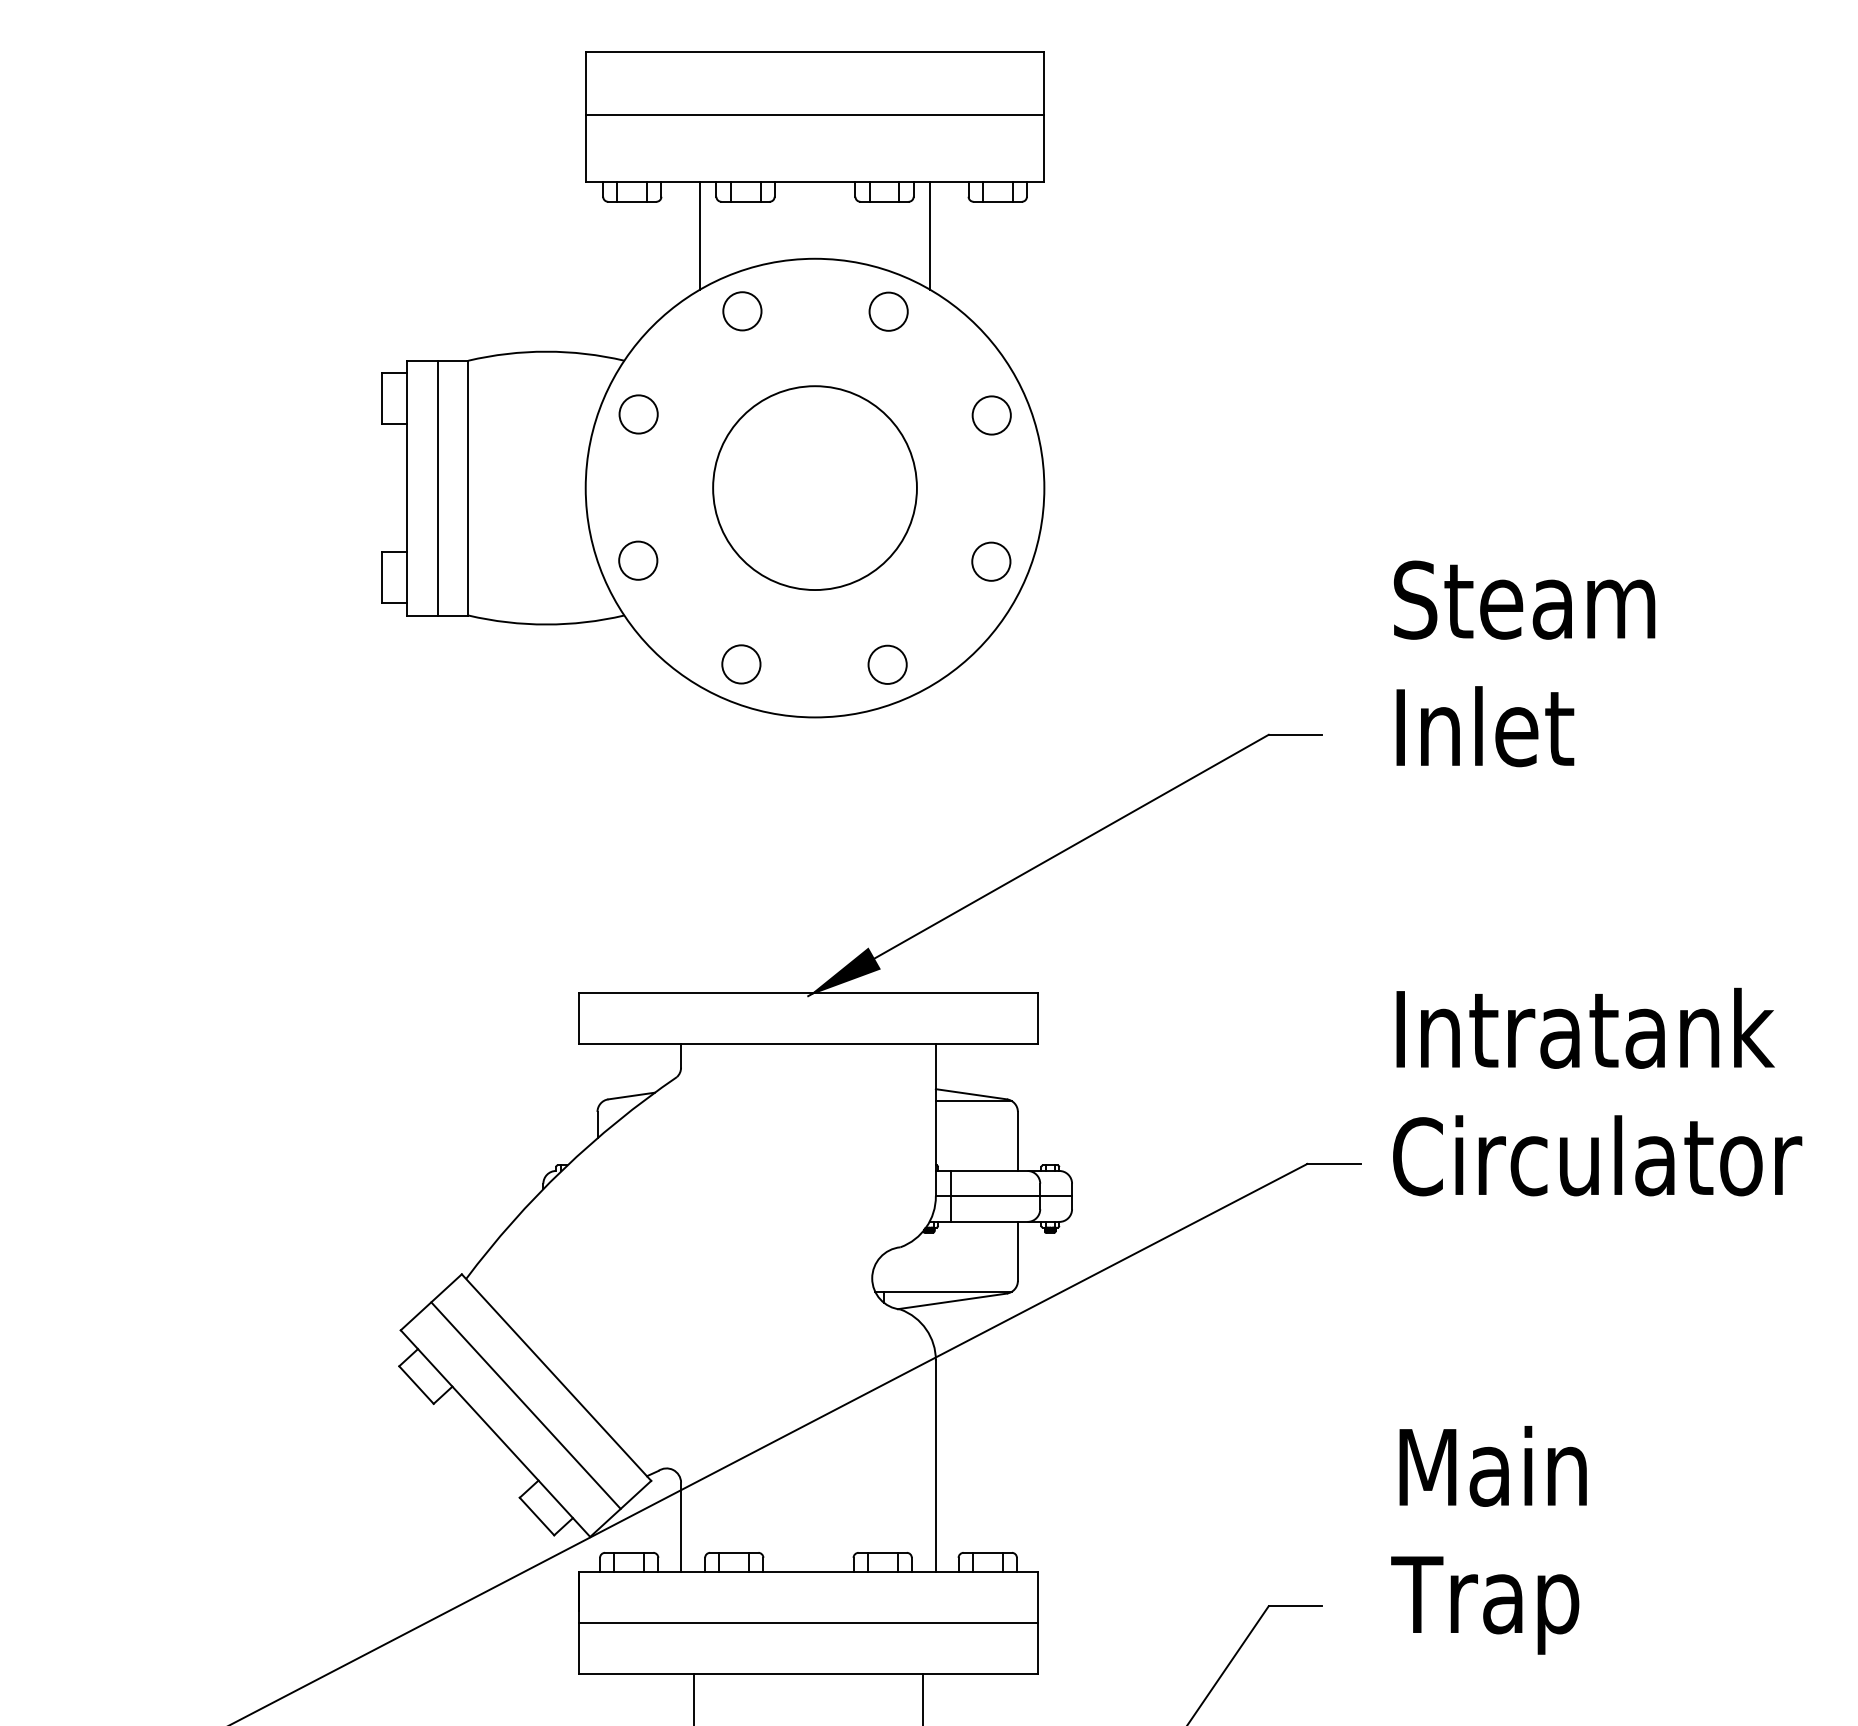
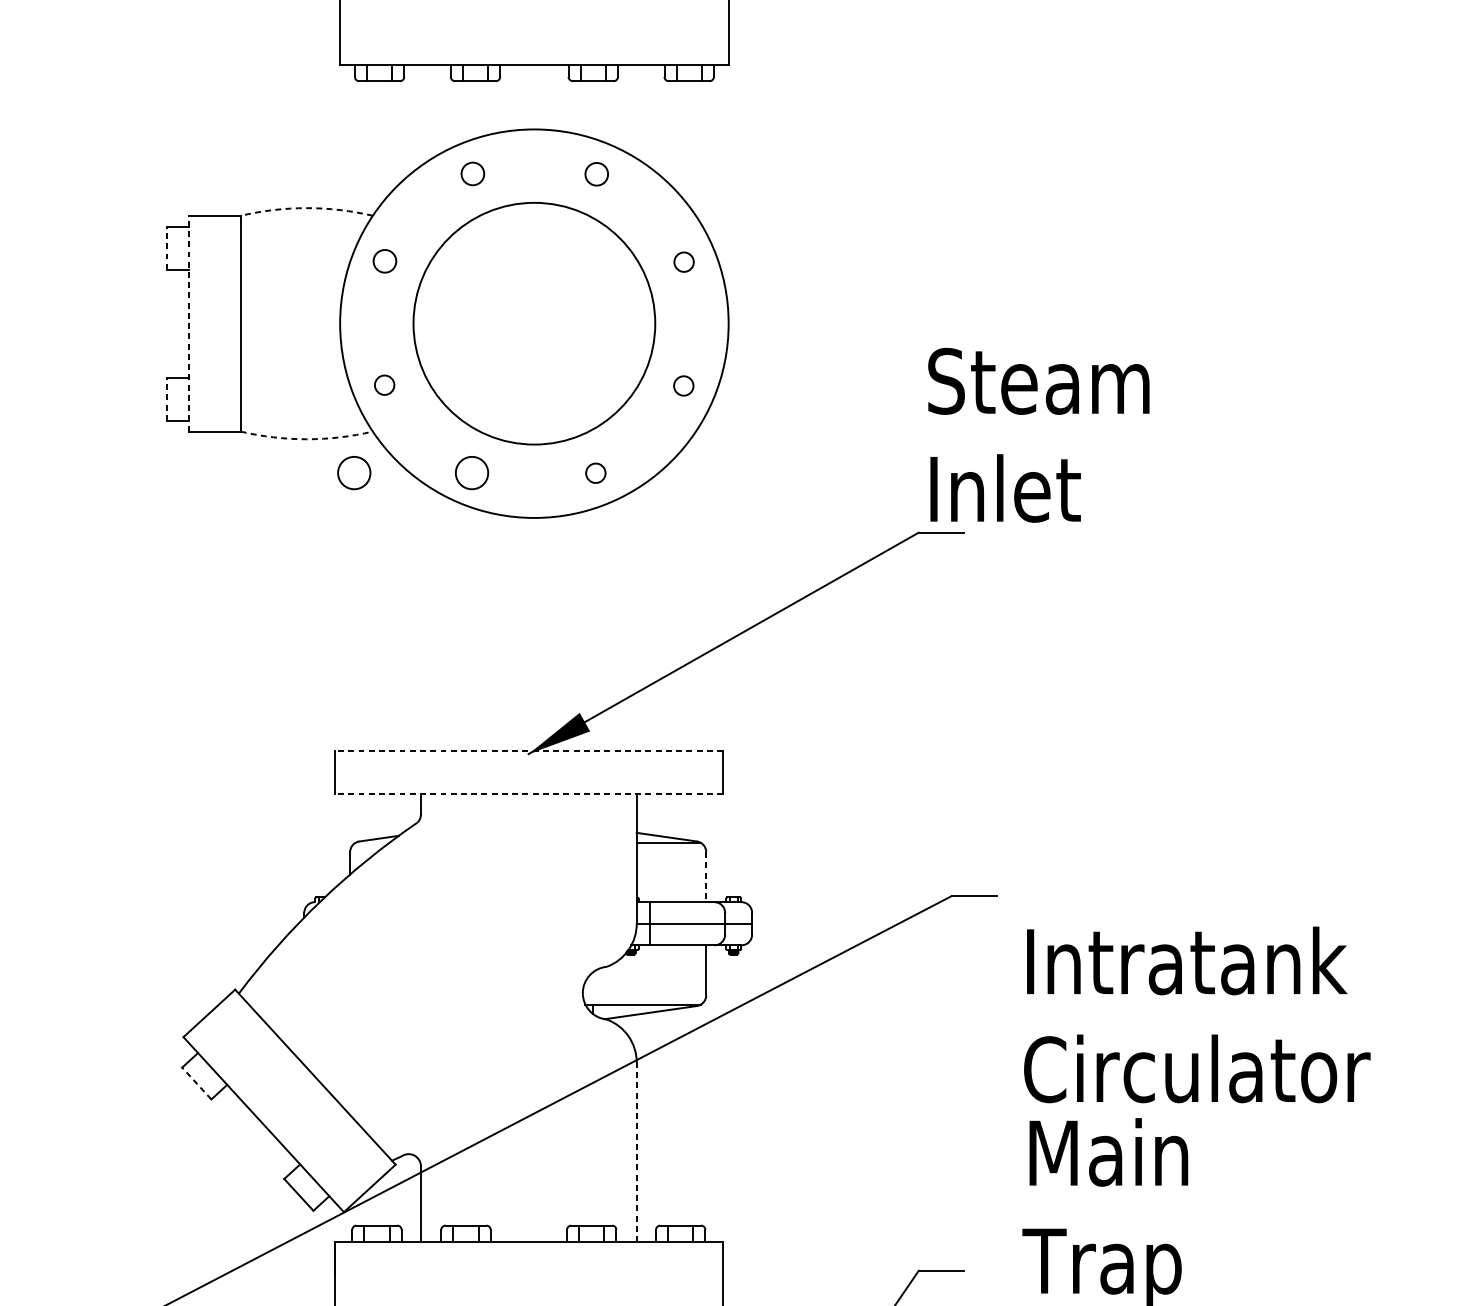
line: (814, 115) -> (533, 8), removed
line: (700, 235) -> (437, 109), removed
line: (929, 235) -> (631, 109), removed
circle: (742, 311) -> (472, 174), size x0.7
circle: (888, 311) -> (596, 174), size x0.7
arc: (546, 351) -> (306, 207), solid -> dashed
line: (381, 398) -> (167, 247), solid -> dashed
circle: (638, 414) -> (384, 261), size x0.7
circle: (991, 415) -> (683, 262), size x0.6
line: (407, 487) -> (189, 323), solid -> dashed
line: (437, 487) -> (214, 323), removed
circle: (814, 488) -> (533, 324), size x1.4
circle: (638, 560) -> (384, 385), size x0.6
circle: (991, 561) -> (683, 385), size x0.6
line: (381, 576) -> (167, 398), solid -> dashed
arc: (546, 624) -> (306, 439), solid -> dashed
text: (1524, 663) -> (1038, 435), moved
circle: (602, 664) -> (354, 473), added
circle: (887, 664) -> (595, 473), size x0.6
line: (807, 992) -> (528, 750), solid -> dashed
line: (807, 1043) -> (528, 794), solid -> dashed
text: (1597, 1091) -> (1197, 1014), moved
line: (1017, 1141) -> (705, 877), solid -> dashed
line: (416, 1384) -> (196, 1083), solid -> dashed
line: (525, 1405) -> (289, 1100), removed
line: (935, 1466) -> (636, 1152), solid -> dashed
line: (808, 1623) -> (528, 1285), removed

